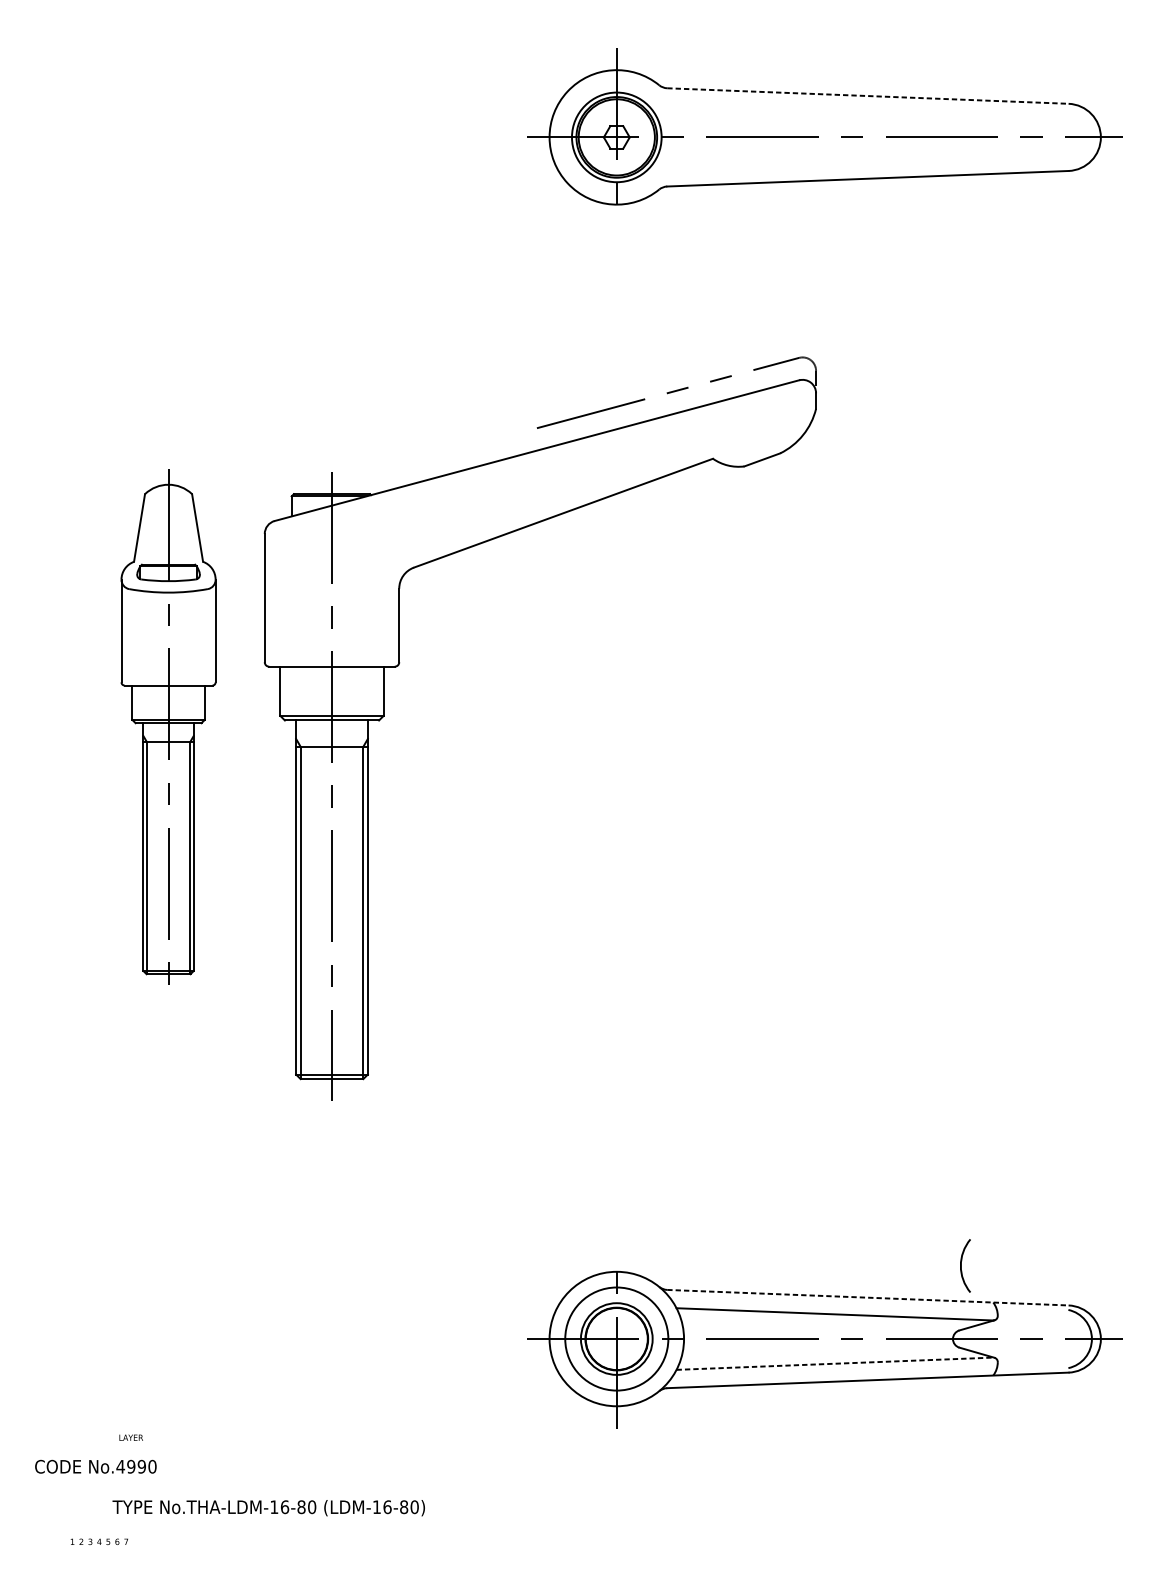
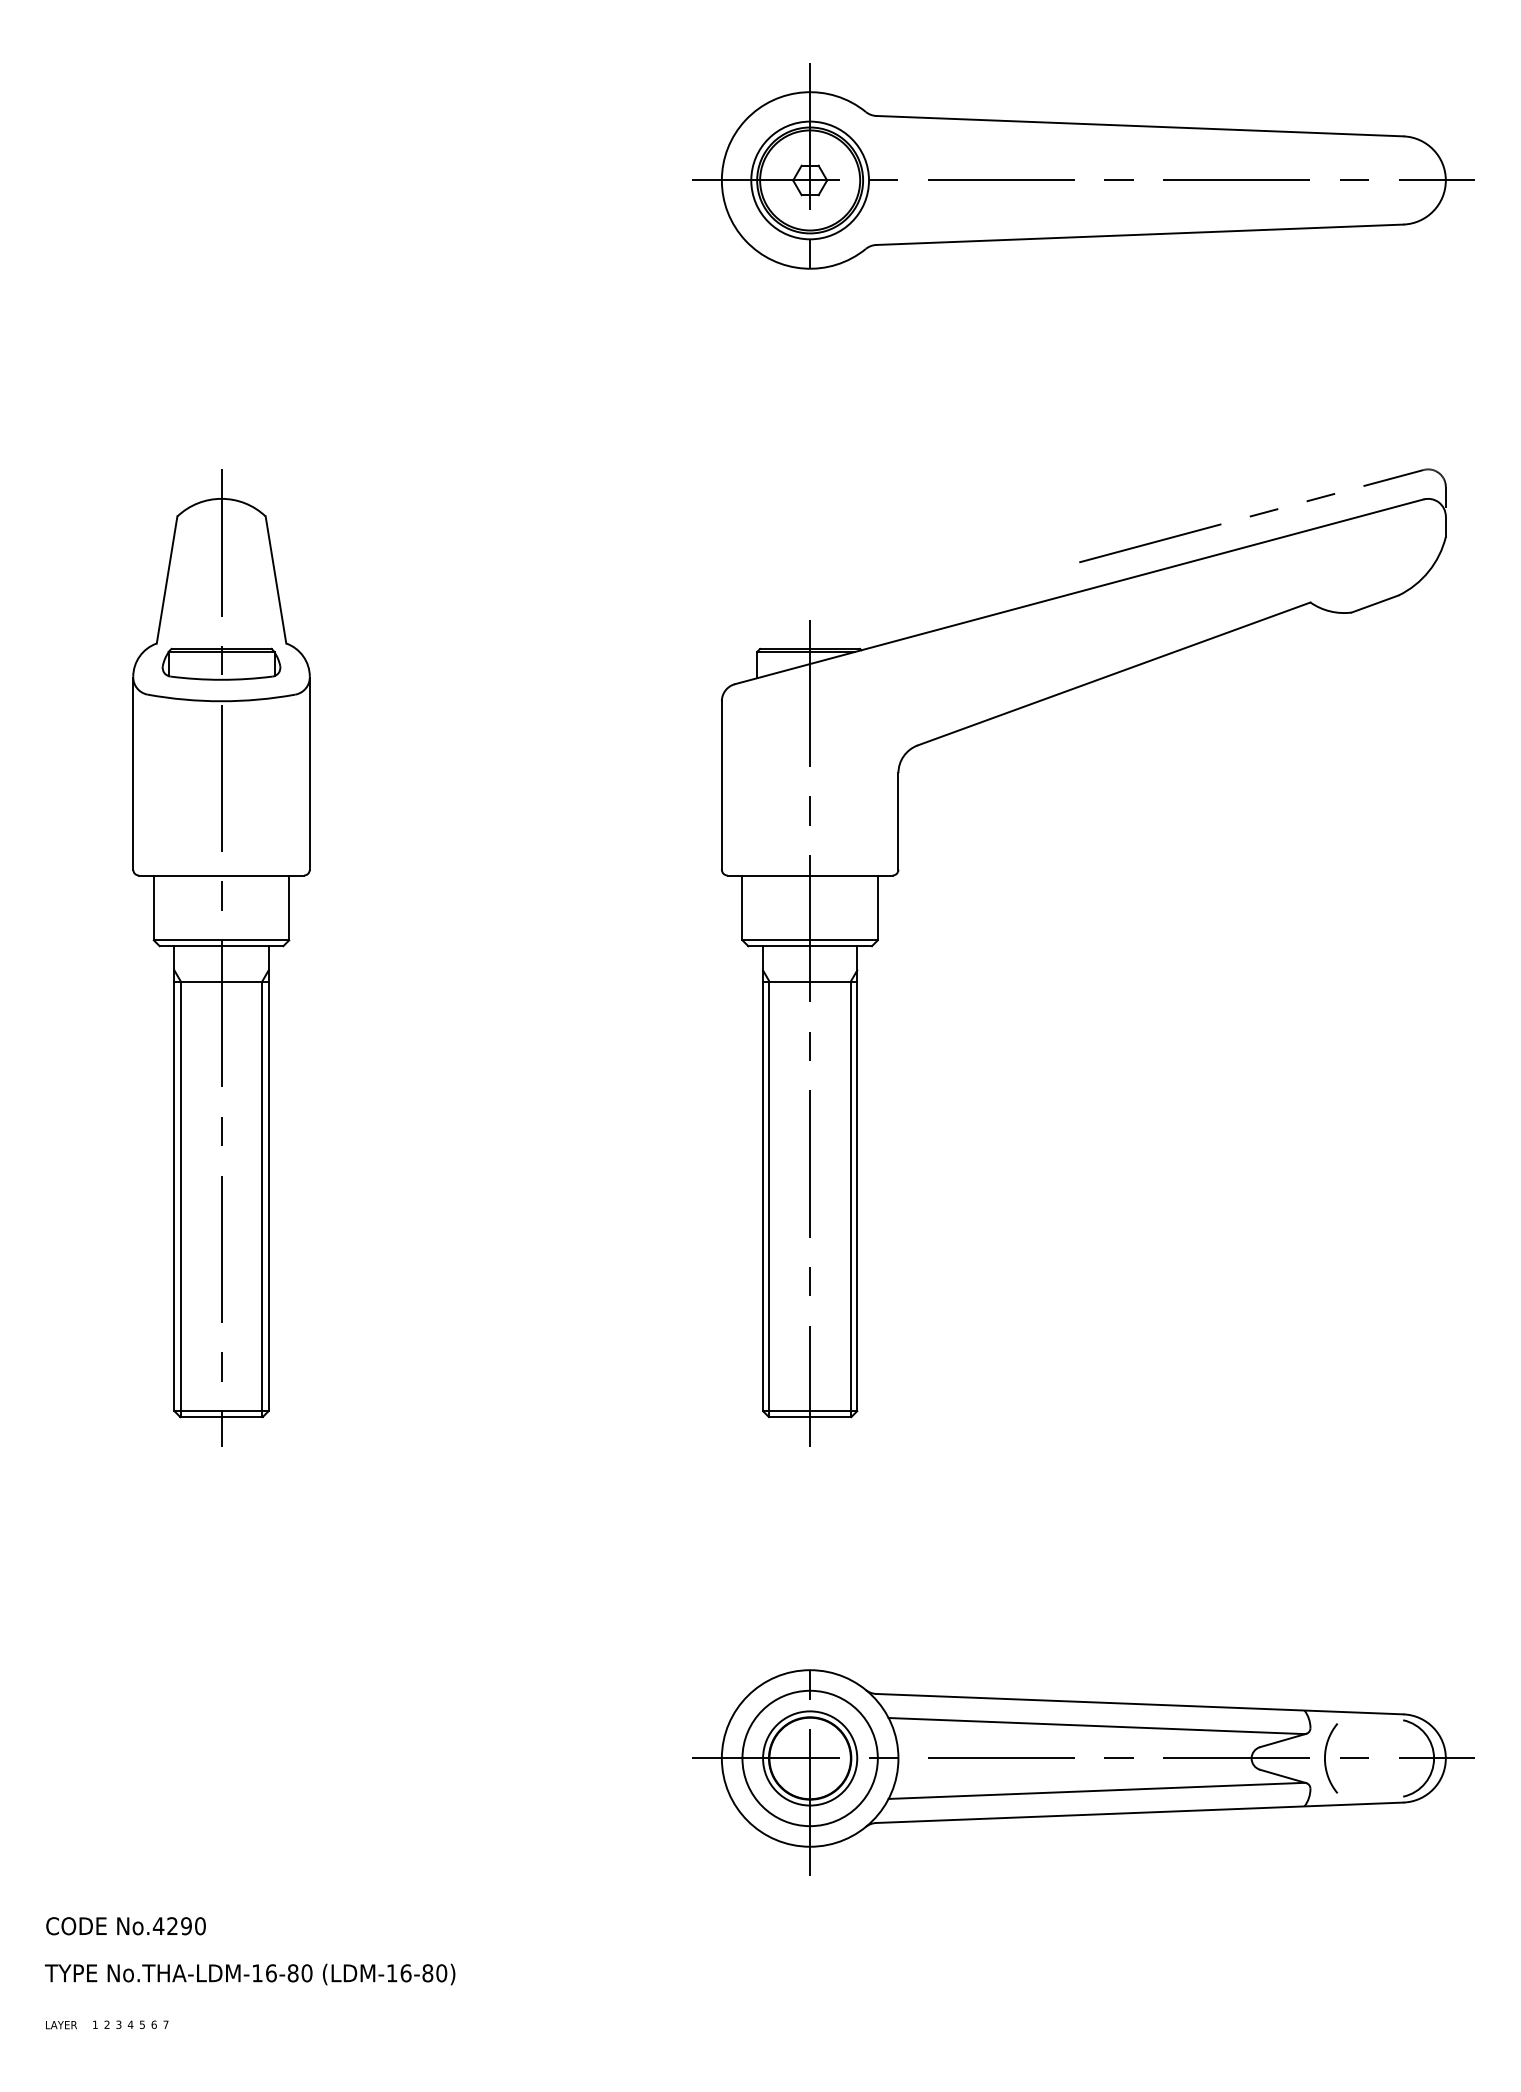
line: (867, 96) -> (1139, 126), dashed -> solid
part: (400, 663) -> (899, 871), moved
part: (168, 729) -> (221, 957), size x1.43
arc: (961, 1265) -> (1325, 1758), moved
line: (867, 1297) -> (1139, 1704), dashed -> solid
line: (835, 1363) -> (1097, 1790), dashed -> solid
text: (131, 1438) -> (61, 2025), moved
text: (131, 1467) -> (172, 1926), No.4990 -> No.4290
text: (269, 1508) -> (250, 1974), moved

